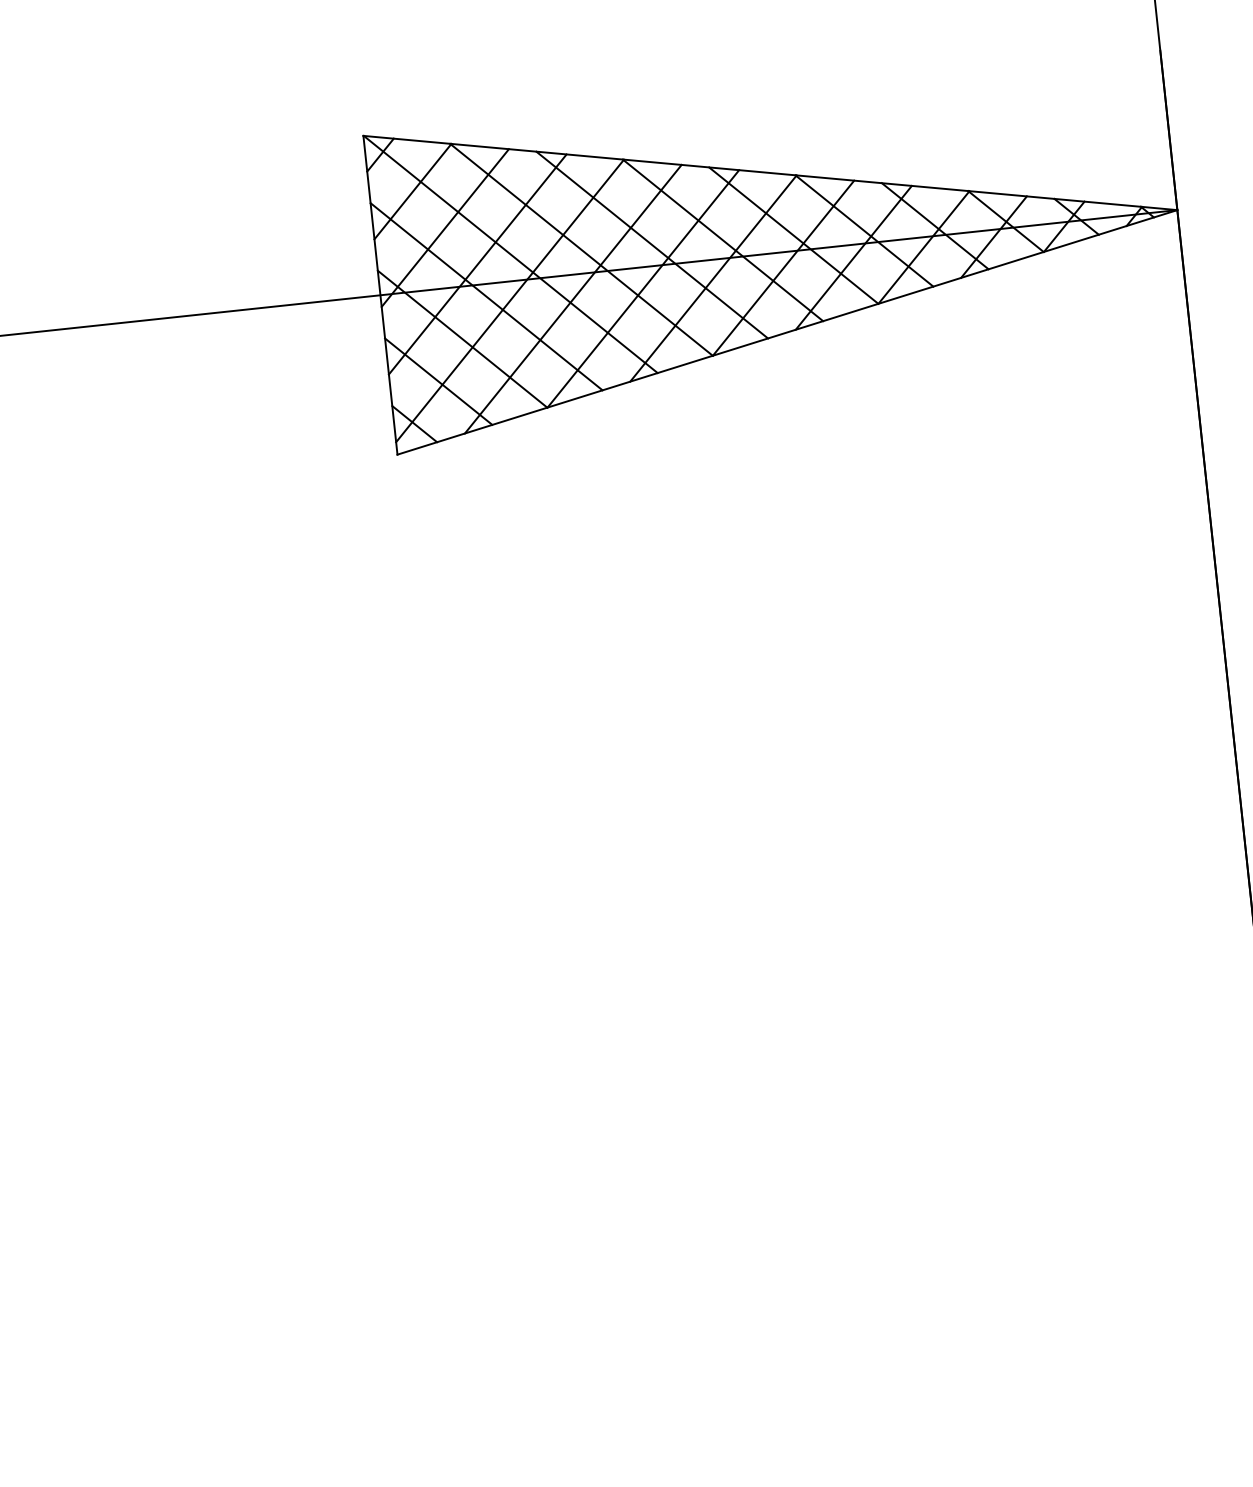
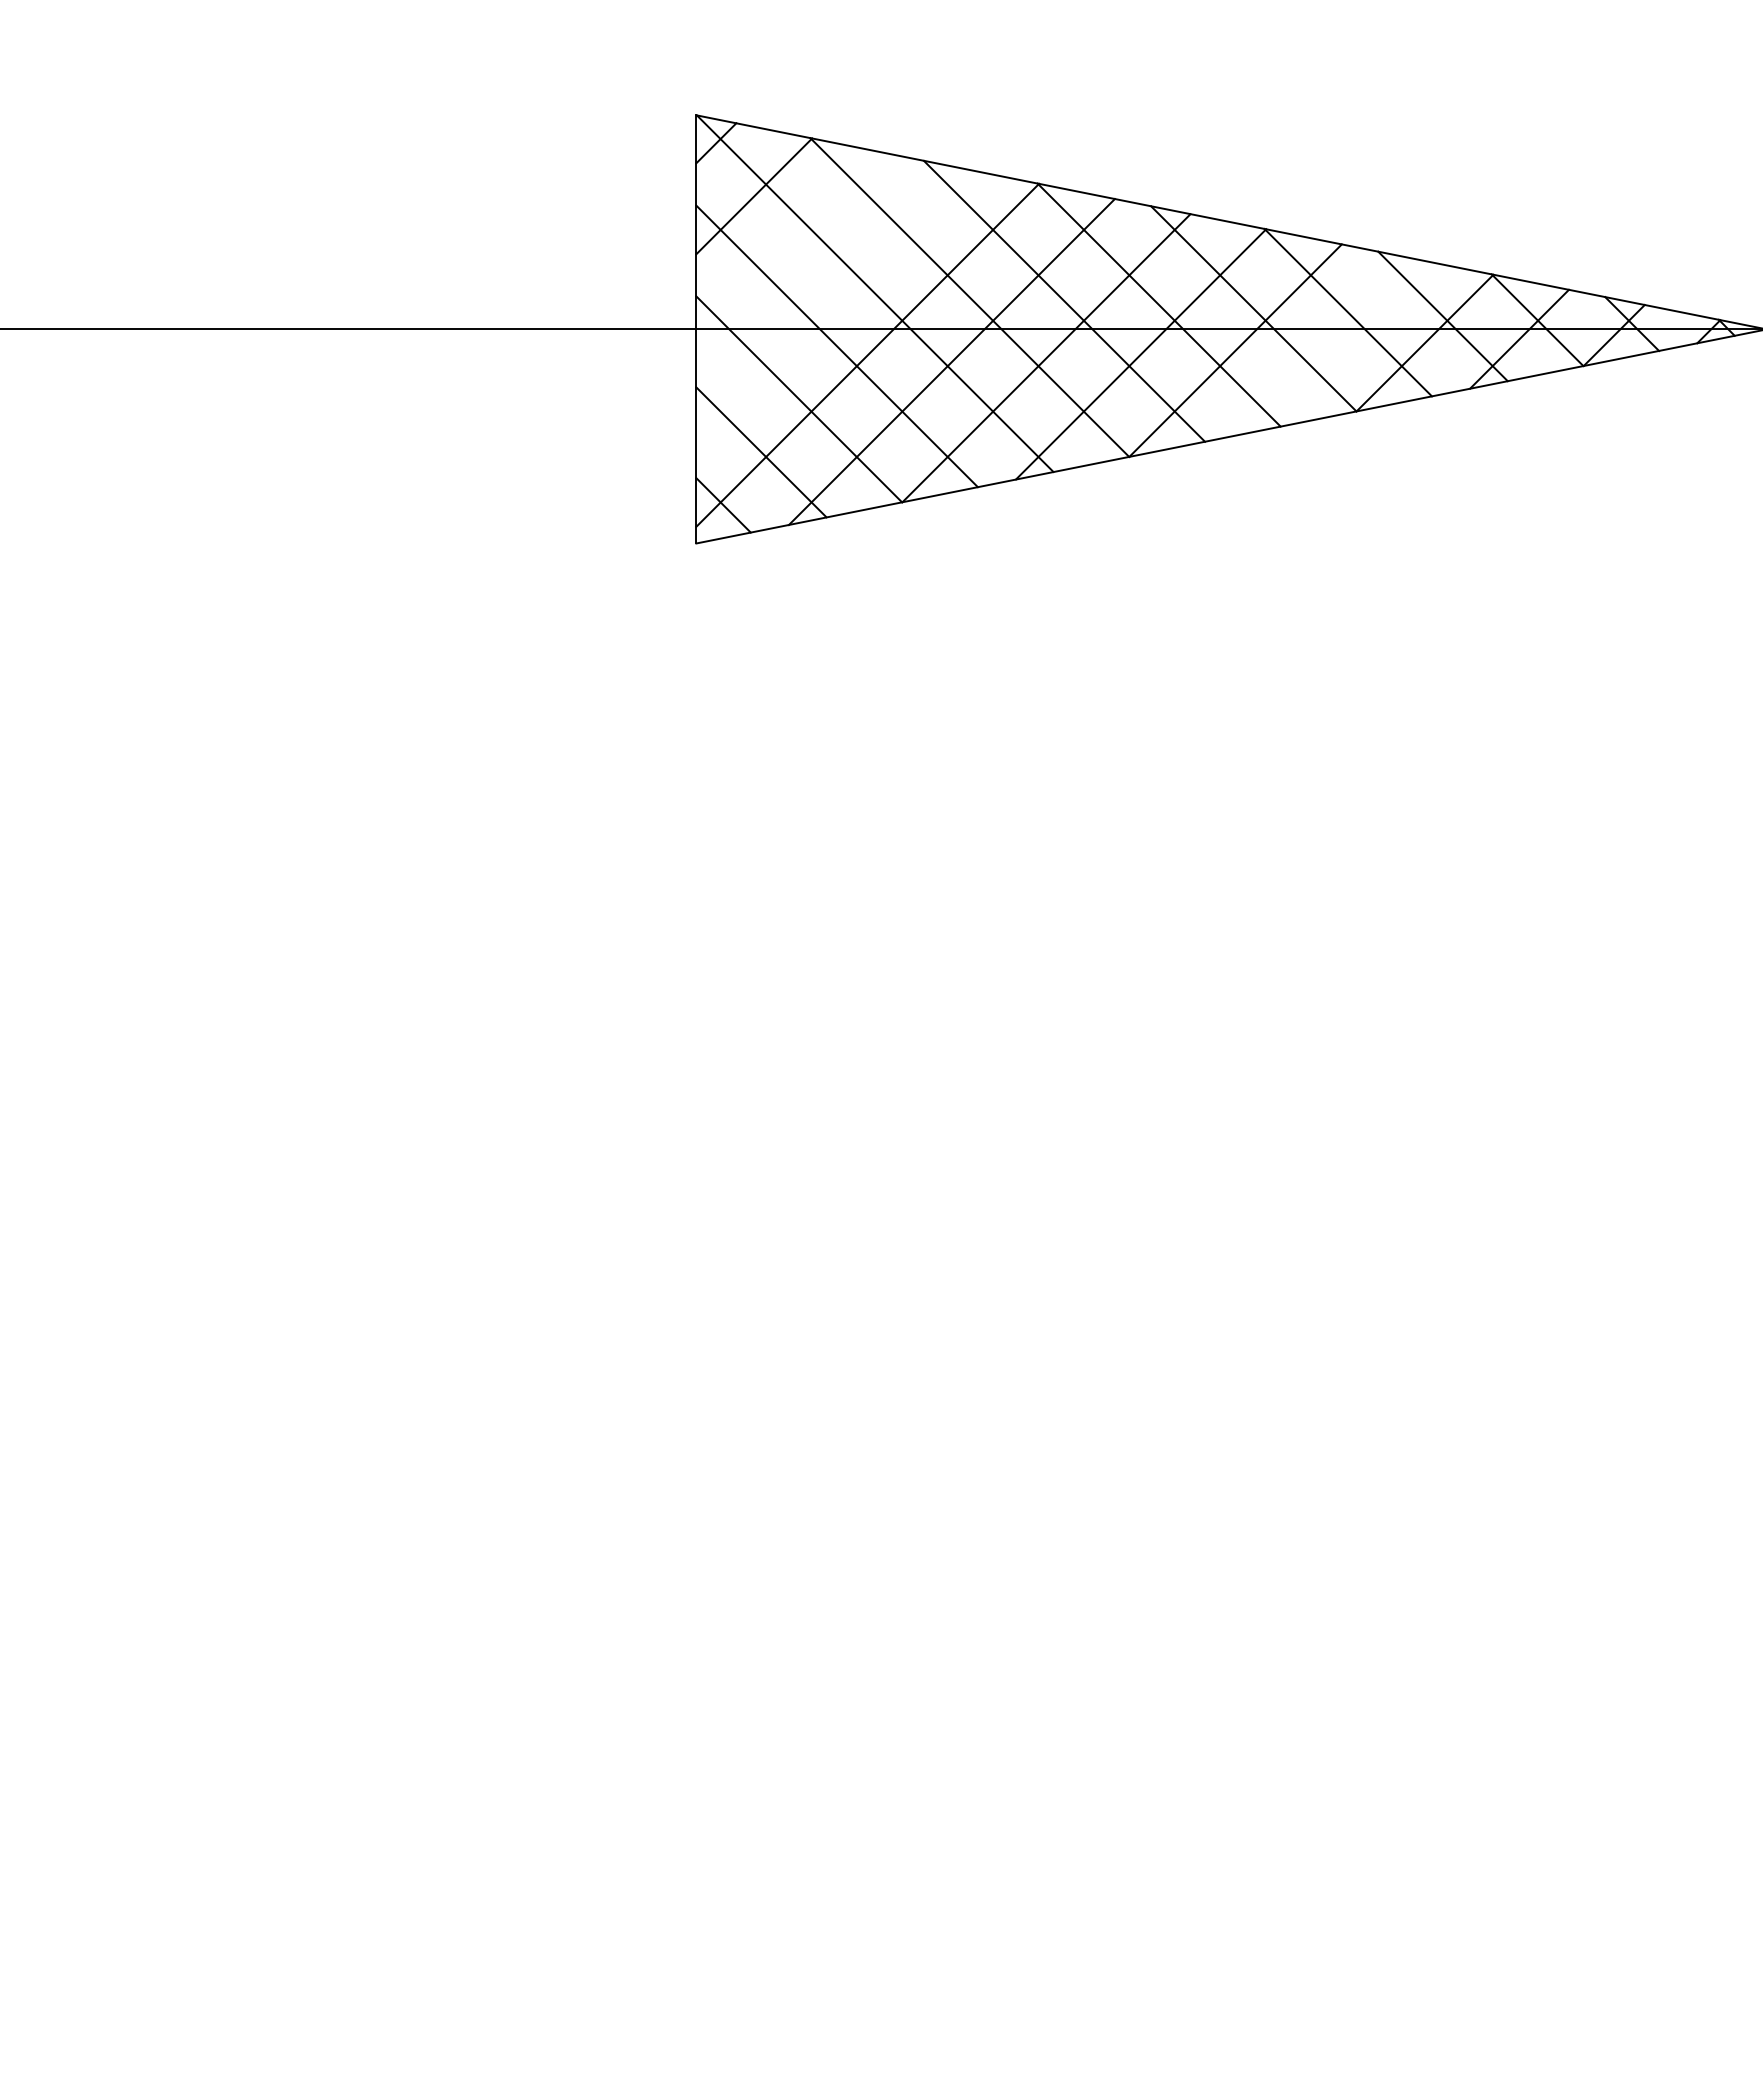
line: (444, 228) -> (791, 249), removed
line: (853, 257) -> (1330, 346), removed
line: (477, 263) -> (829, 301), removed

